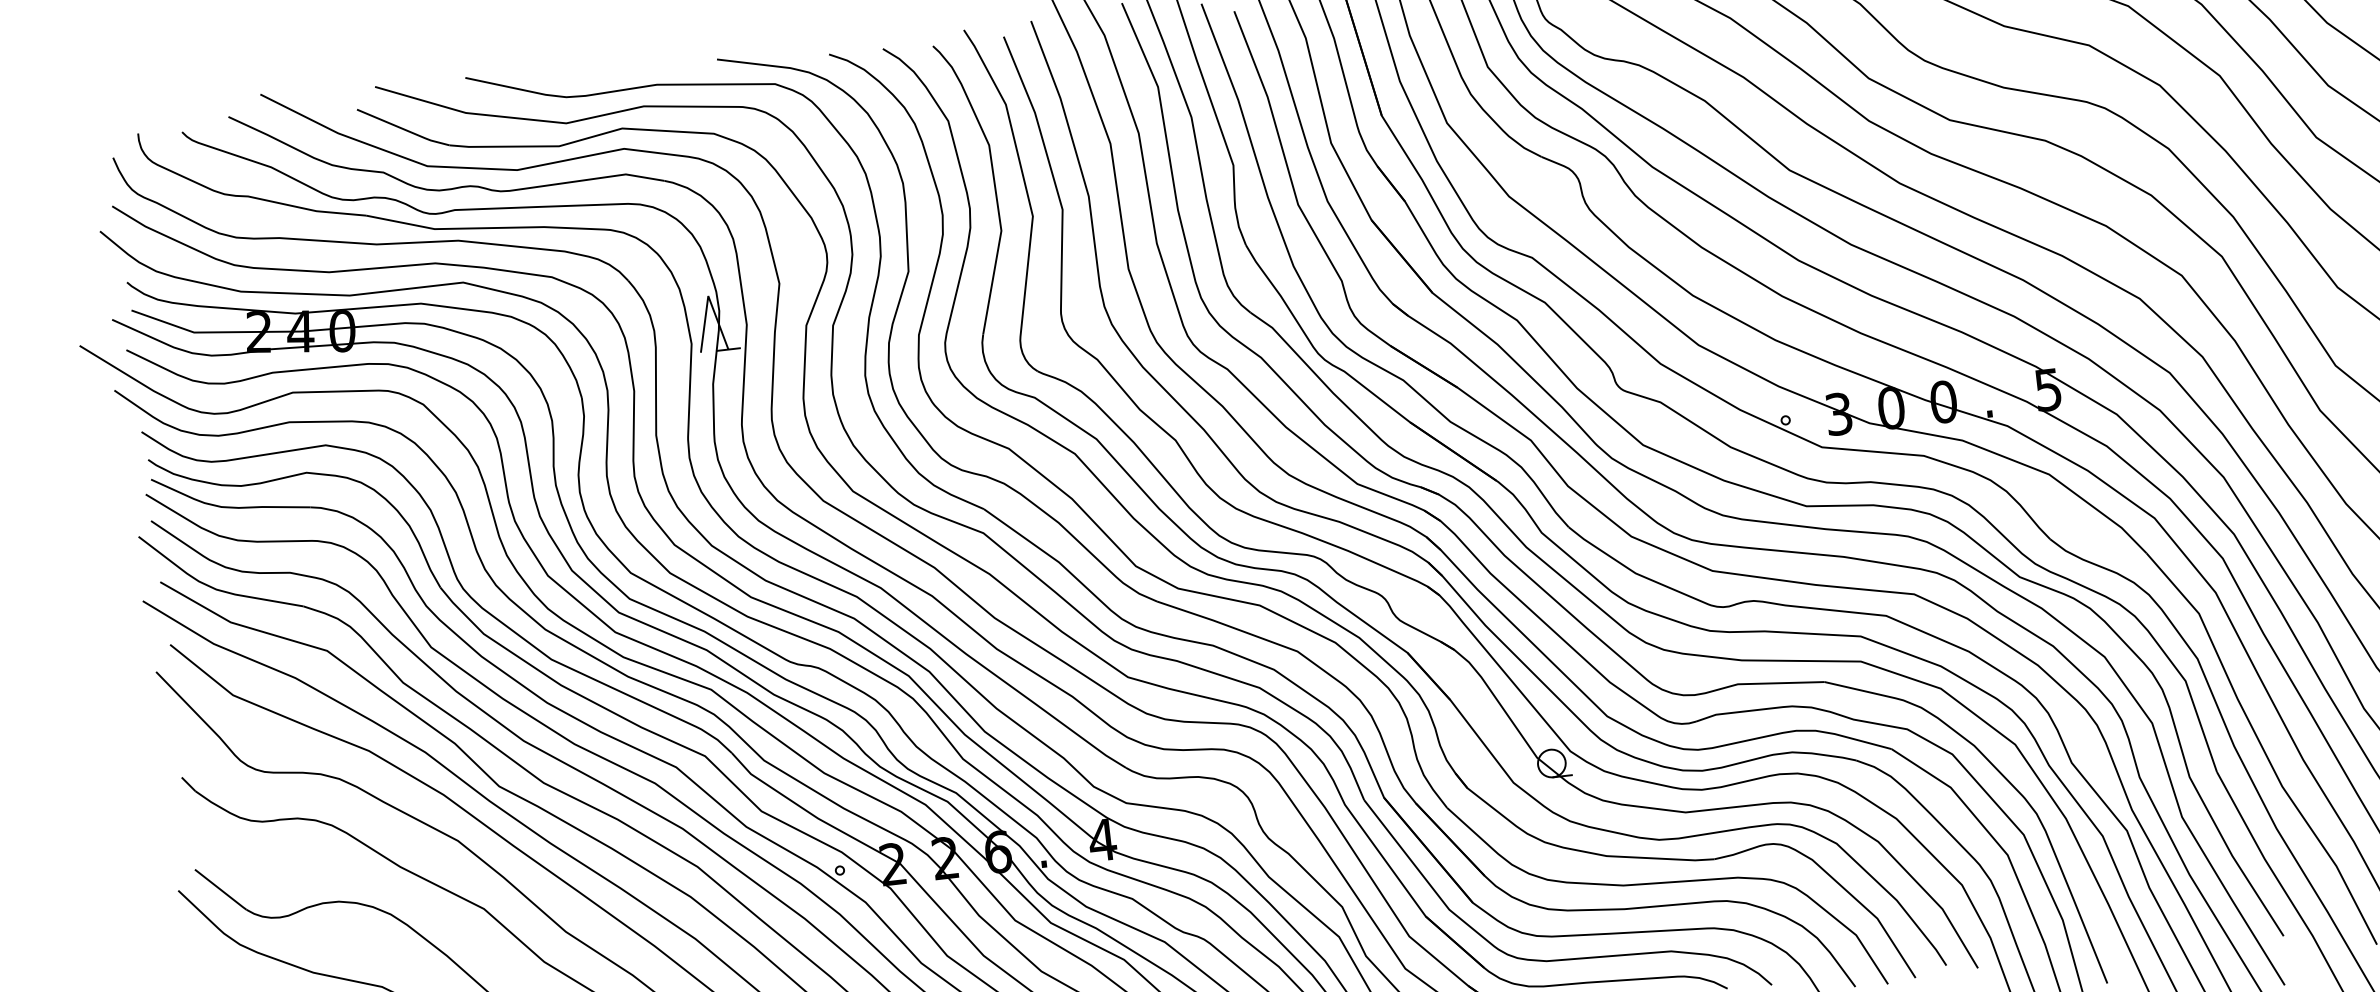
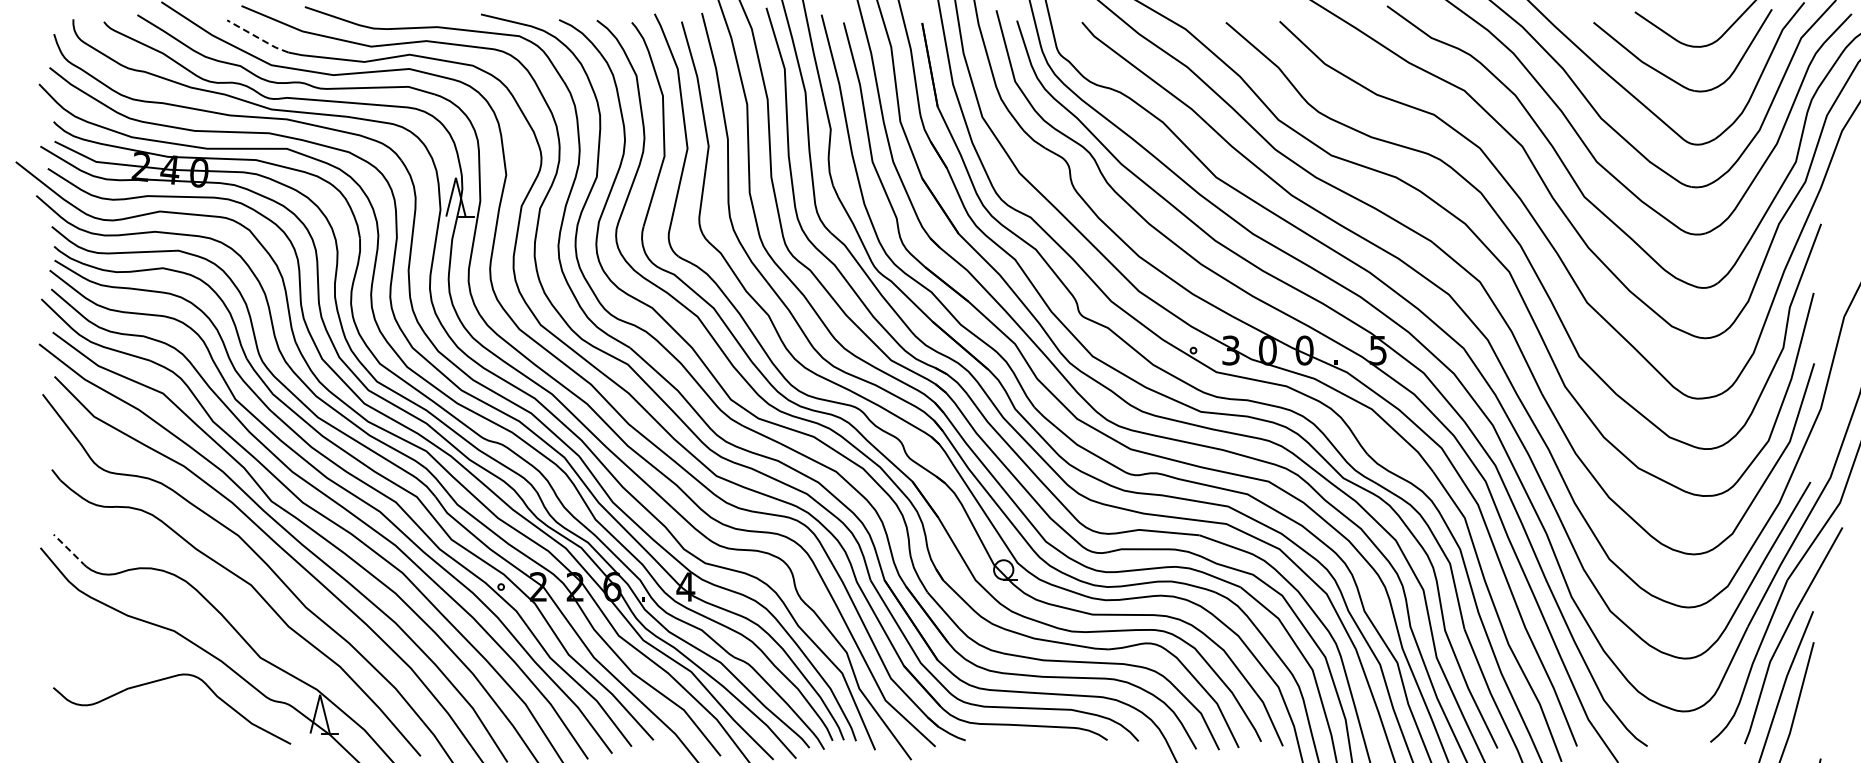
line: (404, 128) -> (258, 37), solid -> dashed
line: (221, 890) -> (70, 551), solid -> dashed

